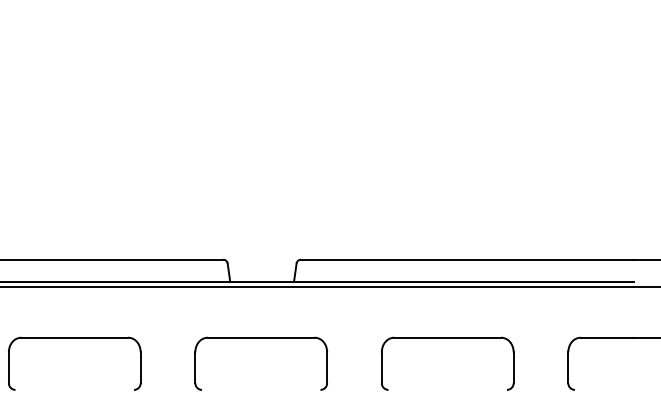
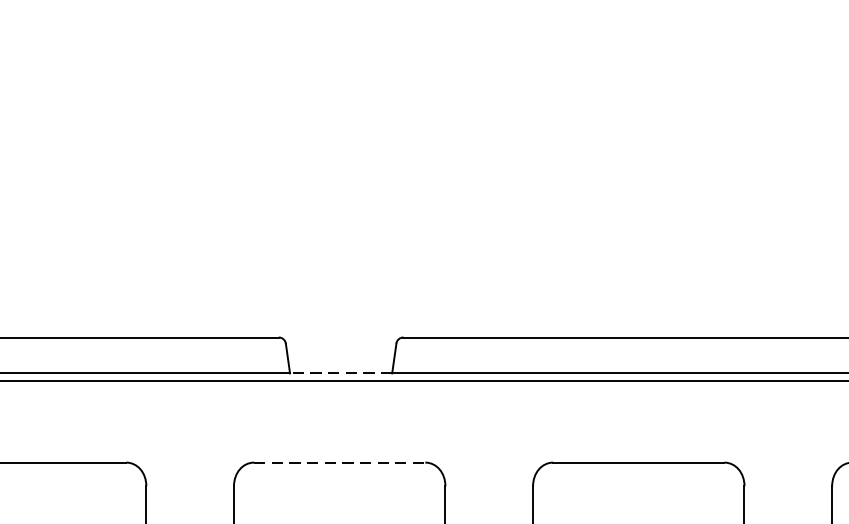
line: (262, 282) -> (341, 374), solid -> dashed
line: (261, 337) -> (340, 462), solid -> dashed

